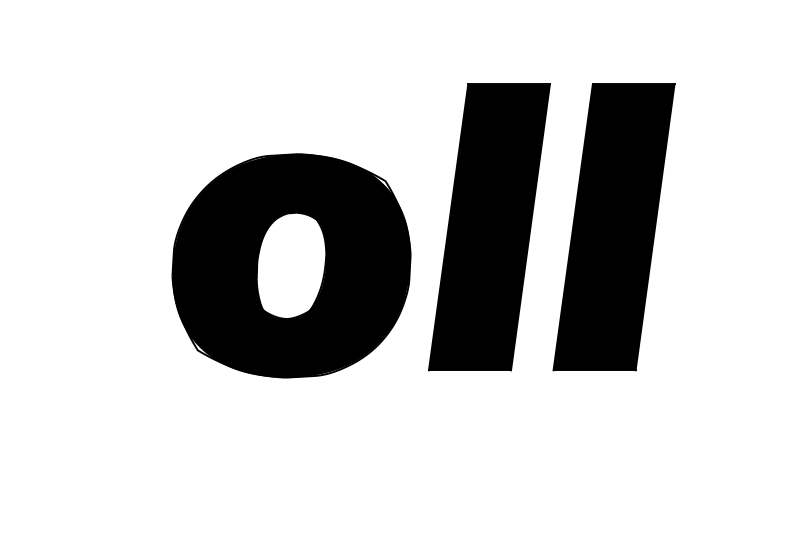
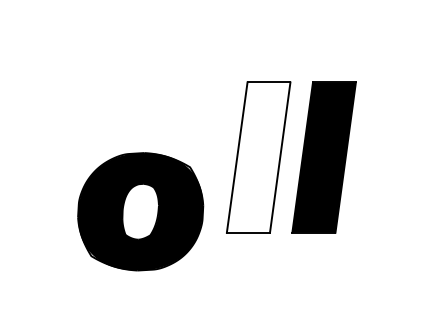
fill: (489, 227) -> (258, 157), removed
part: (291, 265) -> (140, 211), moved

